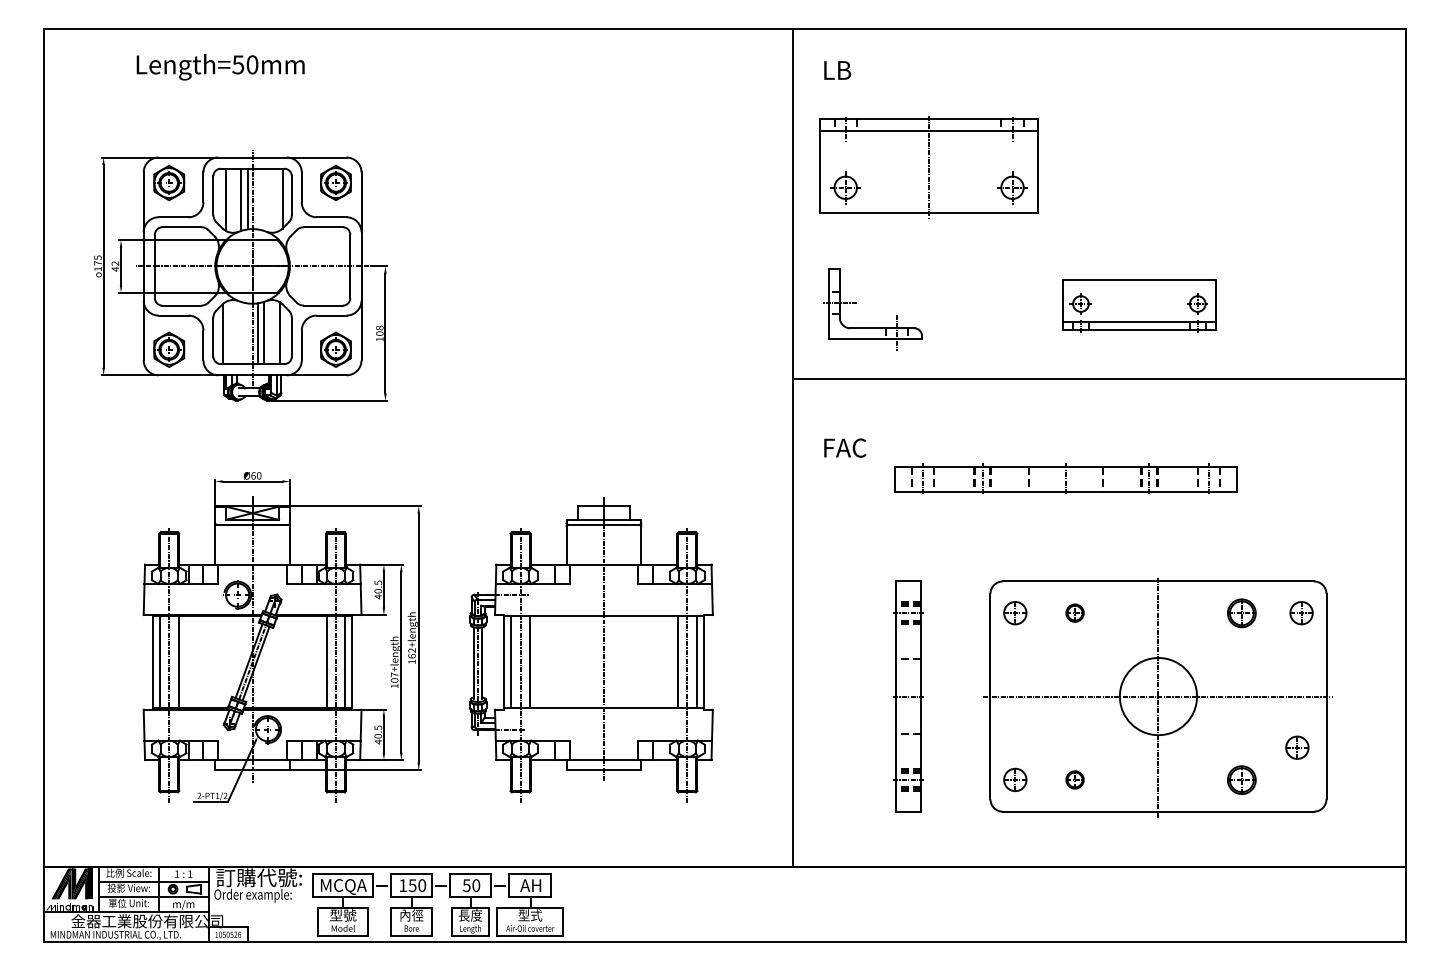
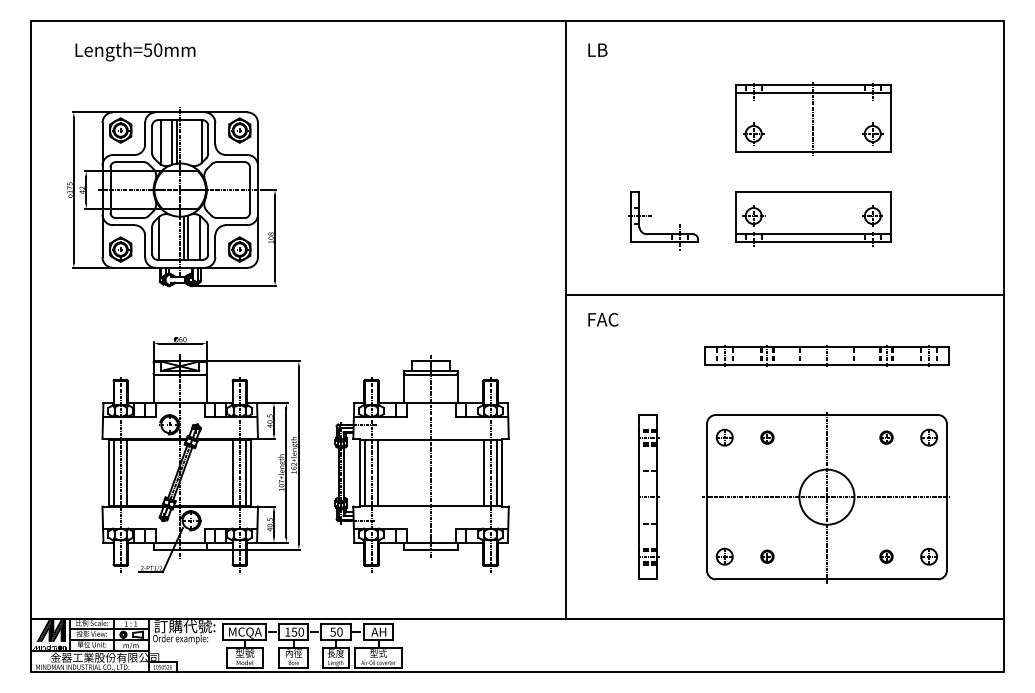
text: (220, 66) -> (135, 51), moved
part: (929, 166) -> (813, 118), moved
part: (856, 303) -> (651, 216), moved
part: (1139, 306) -> (813, 218), size x1.43
line: (1098, 379) -> (784, 295), moved
part: (1065, 478) -> (826, 355), moved
part: (1241, 612) -> (886, 437), size x0.62
part: (1296, 747) -> (928, 556), moved
part: (1241, 779) -> (886, 556), size x0.62

